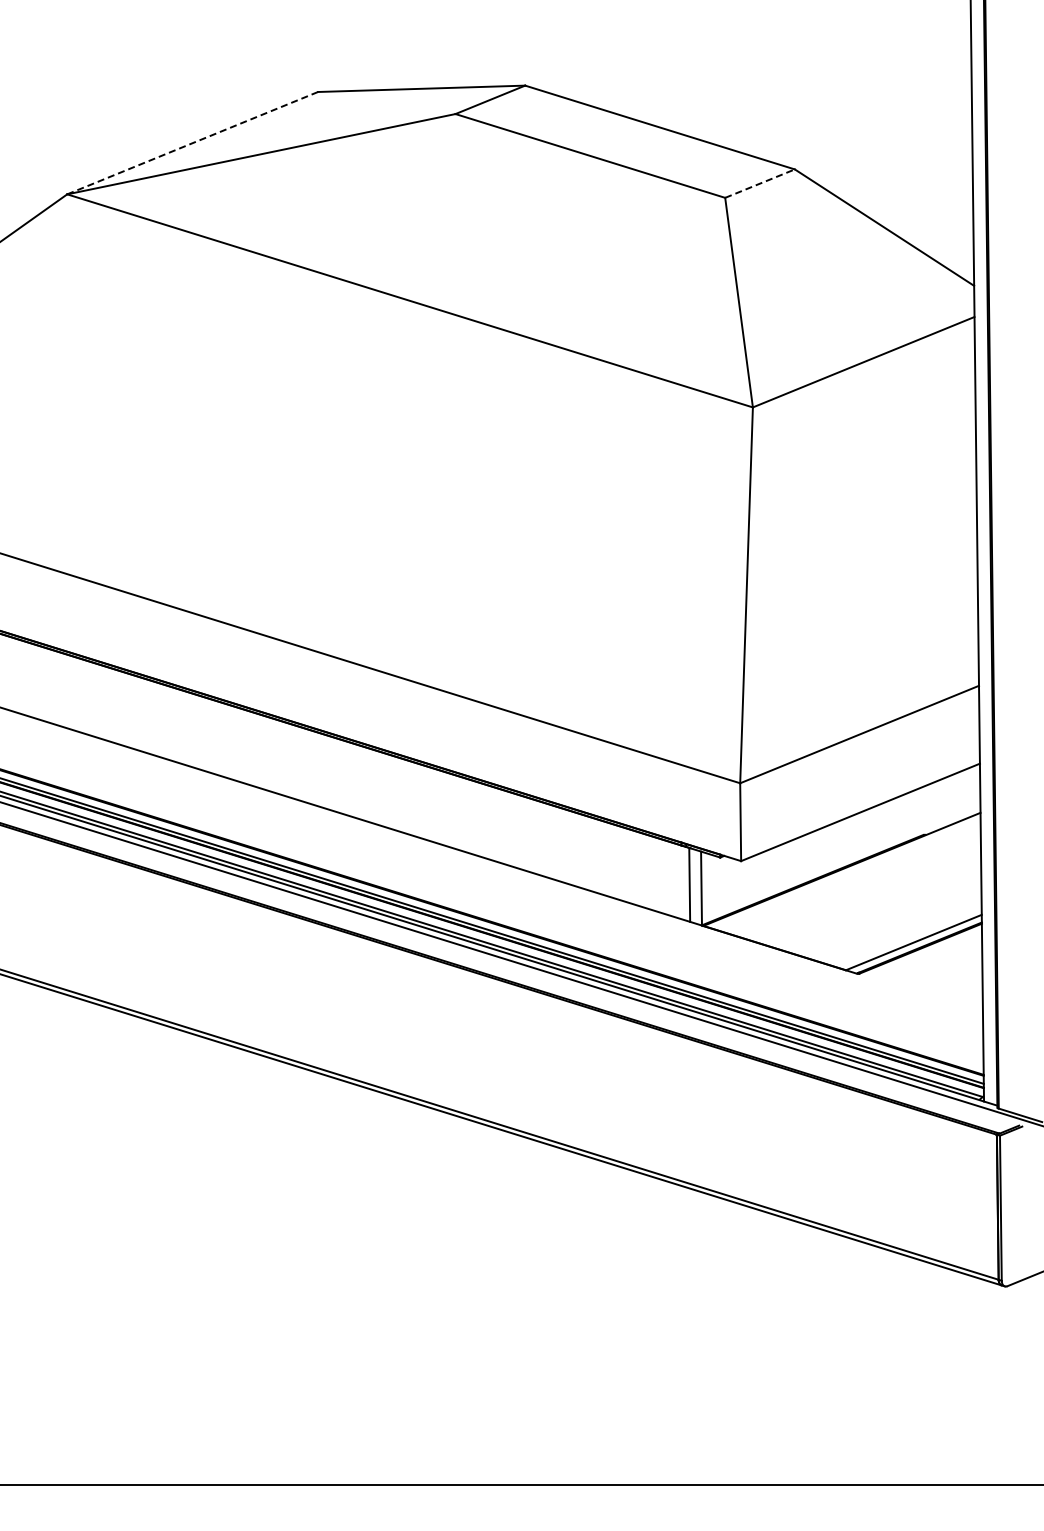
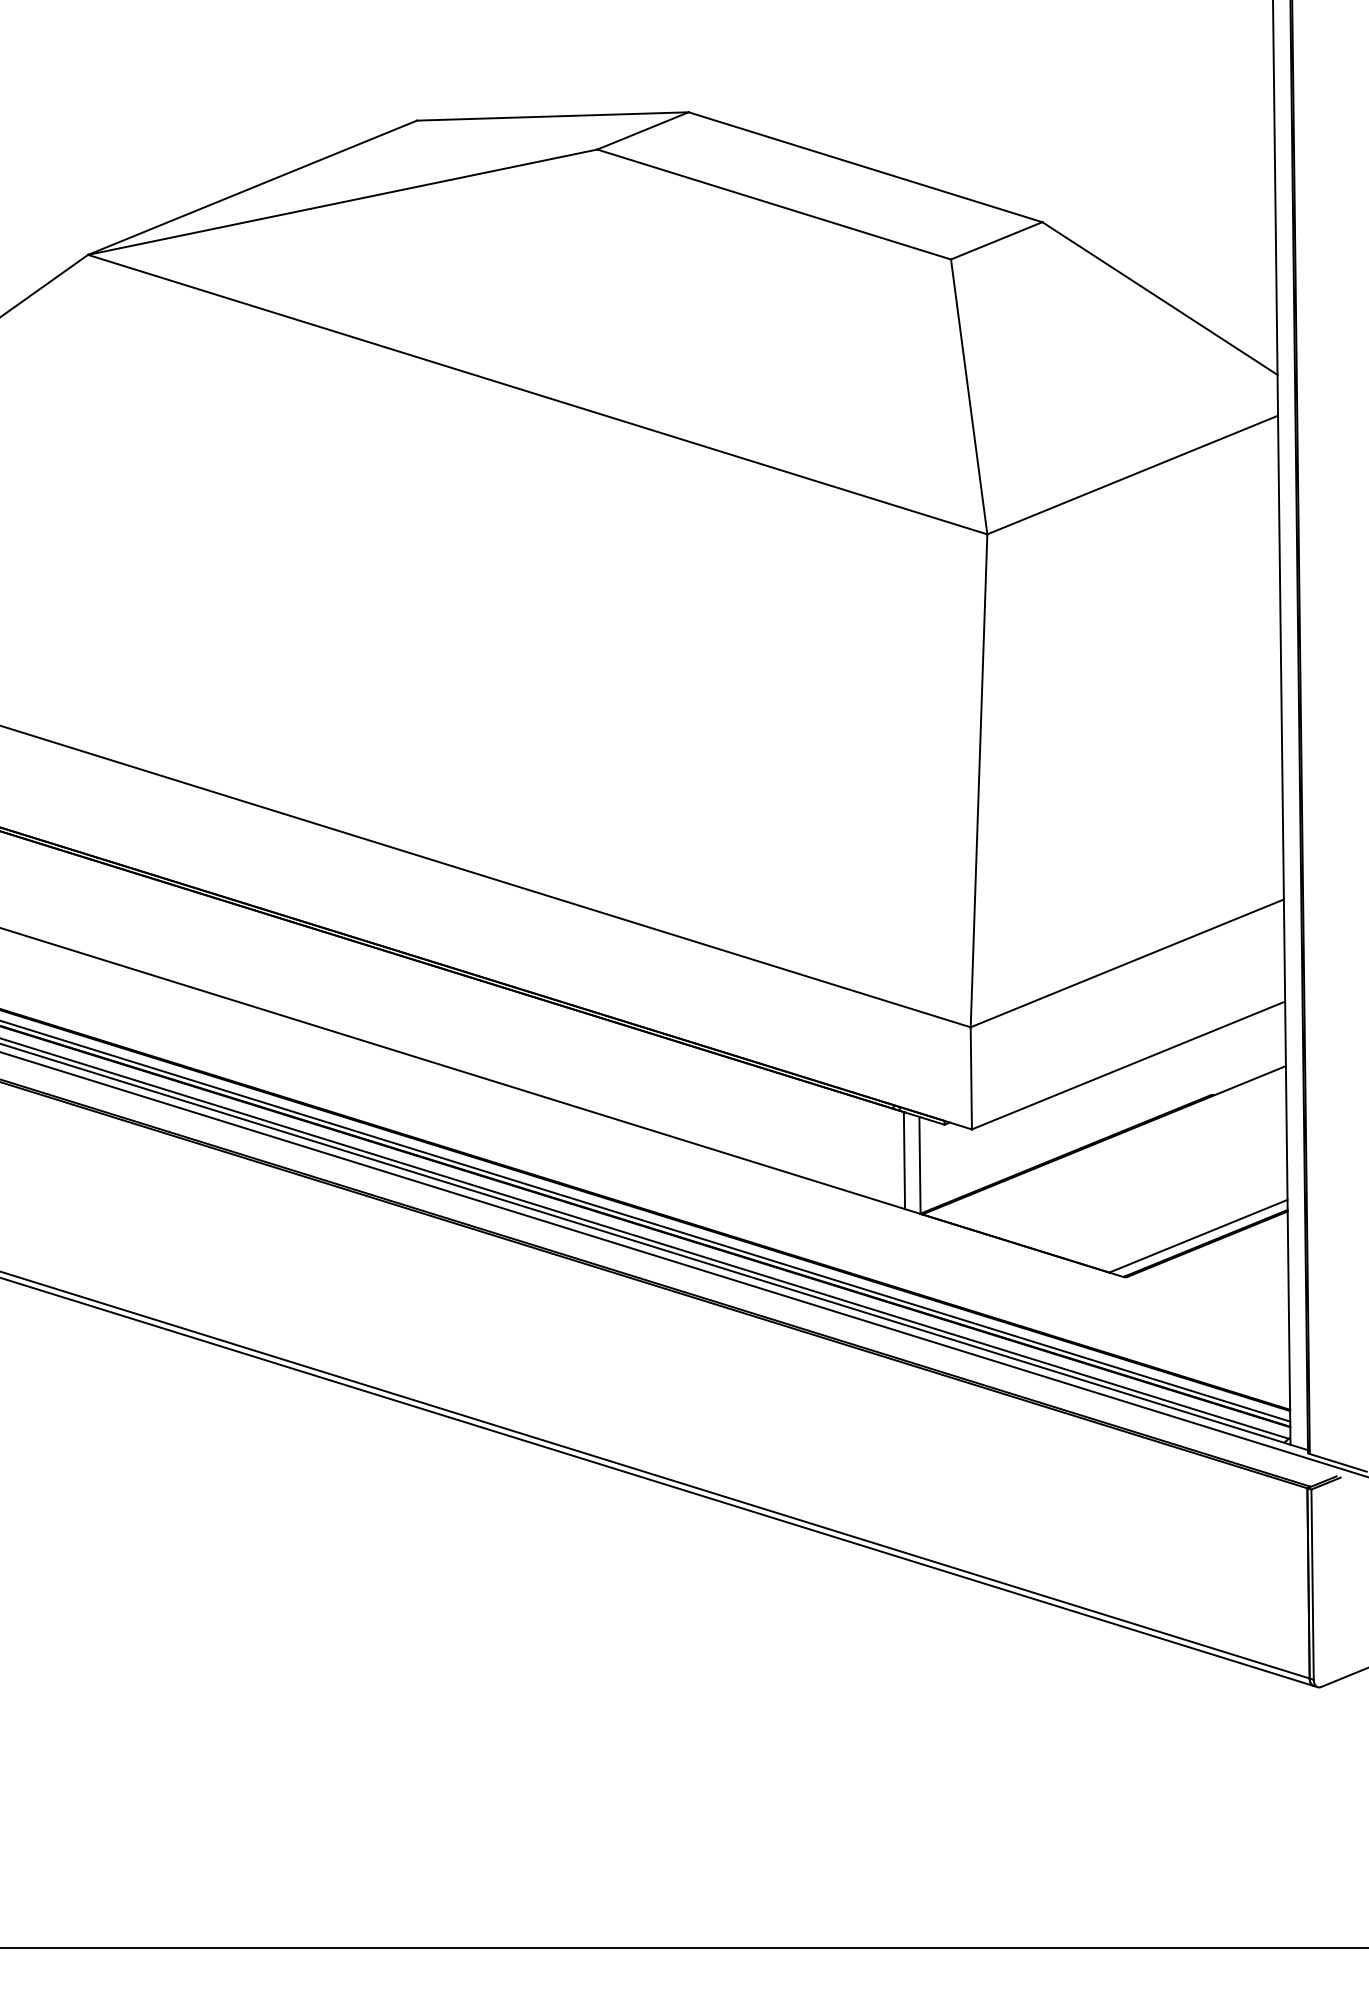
line: (192, 143) -> (252, 188), dashed -> solid
line: (760, 183) -> (997, 240), dashed -> solid

